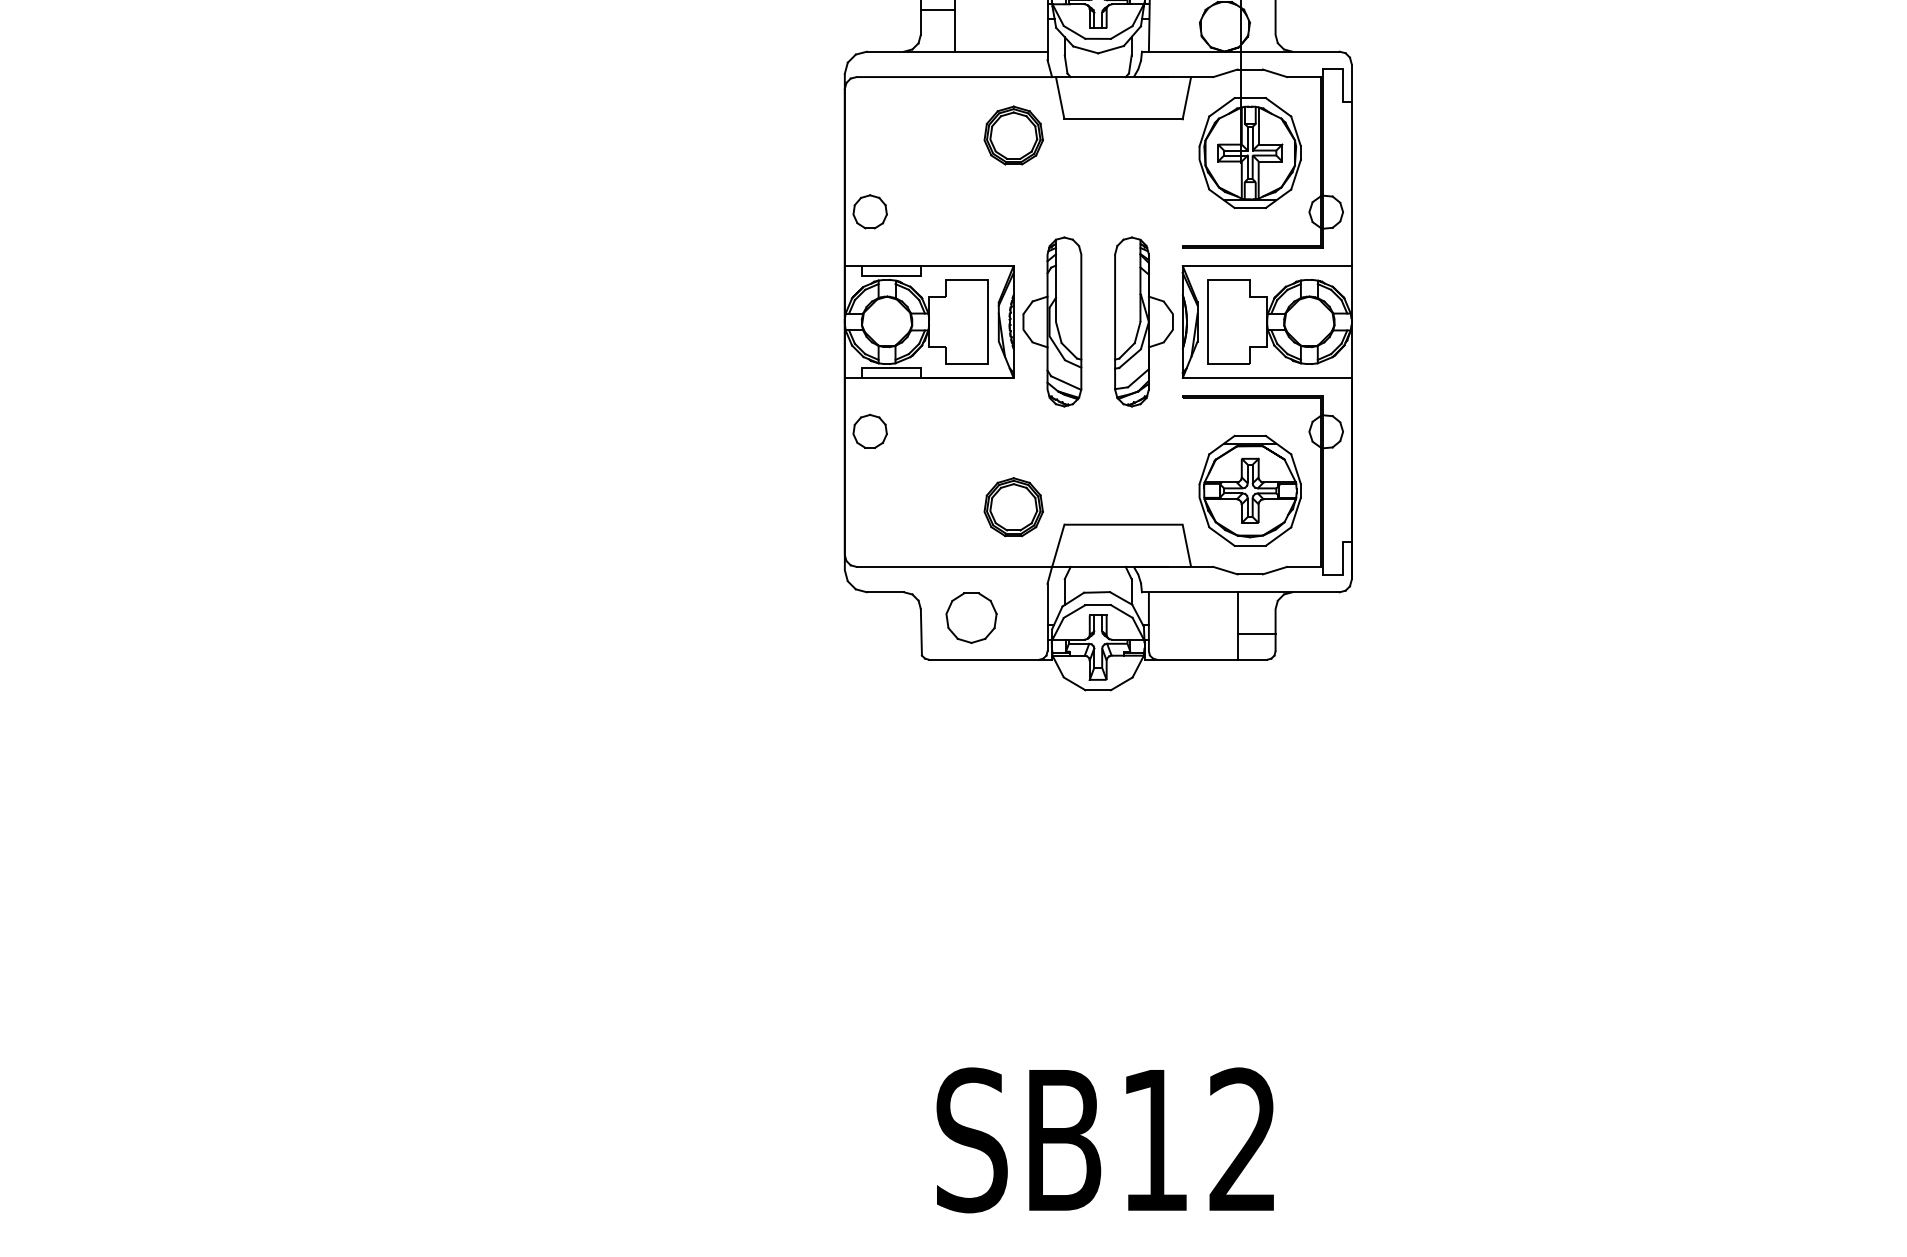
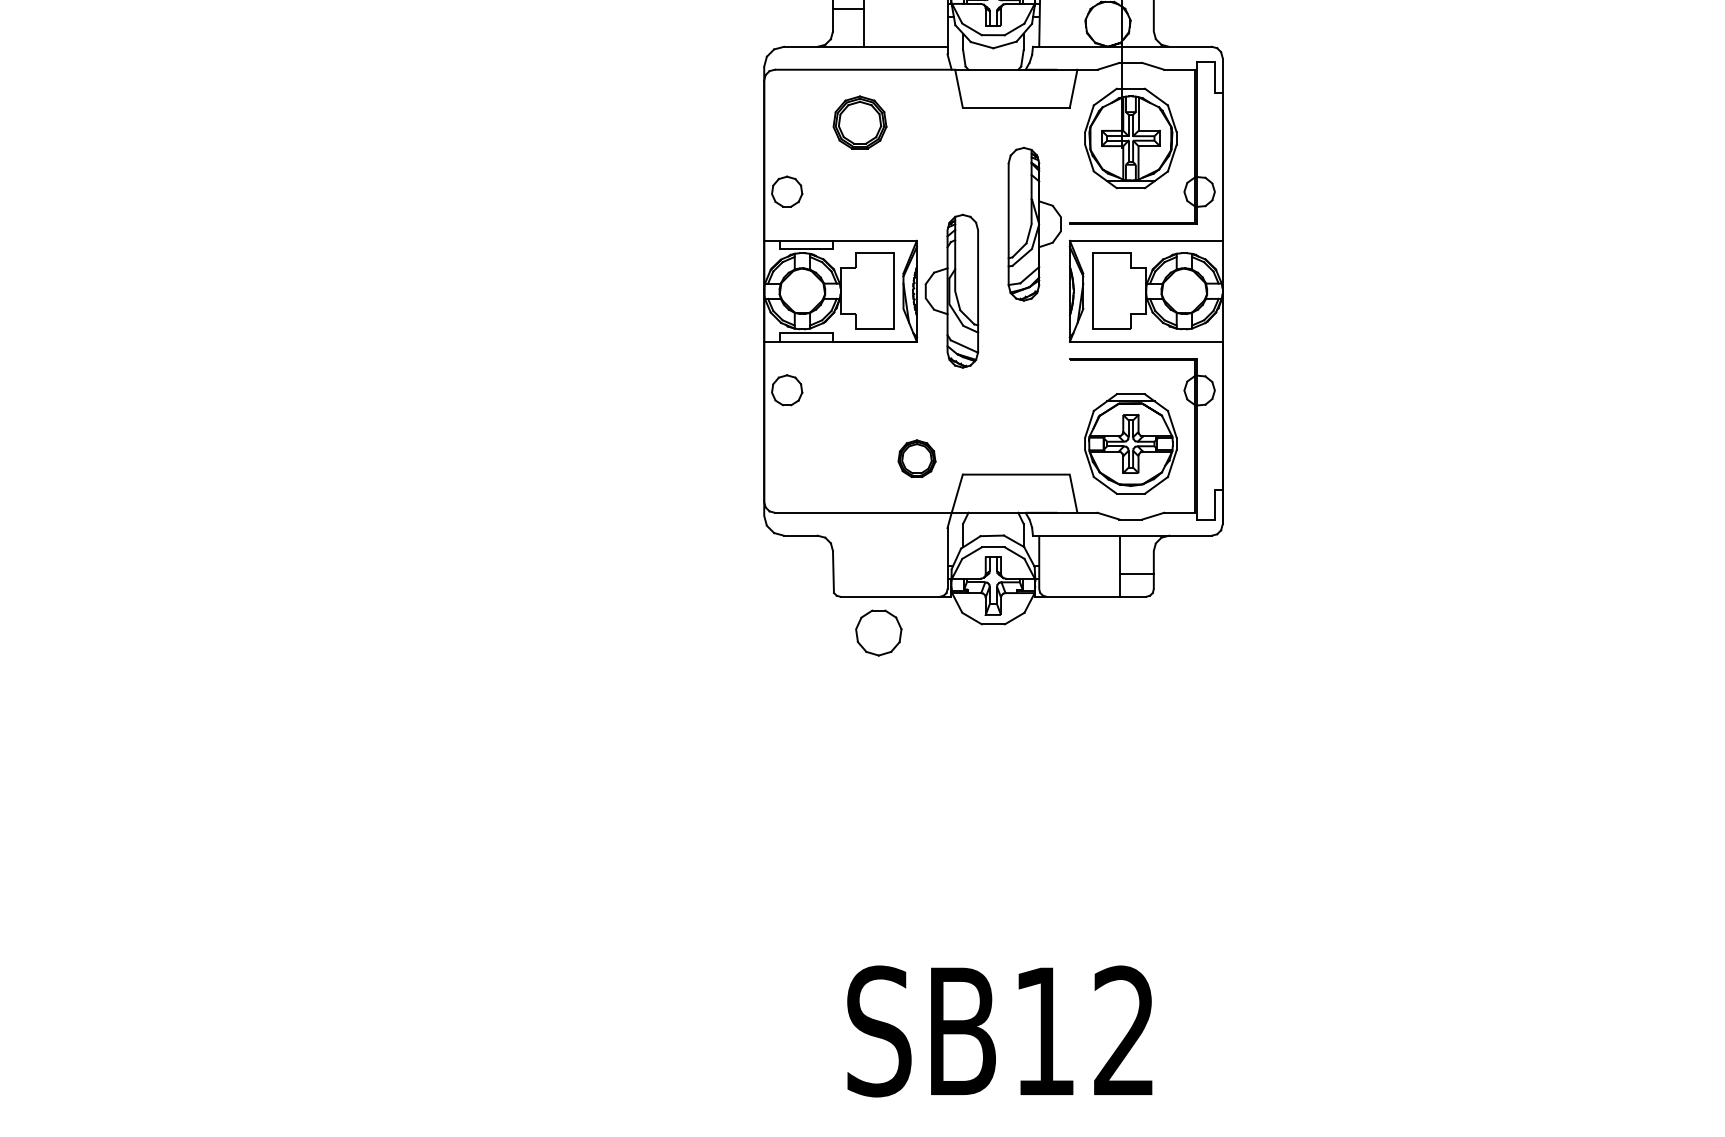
part: (1013, 135) -> (859, 122), moved
part: (1143, 321) -> (1034, 223), moved
part: (1013, 506) -> (916, 458), size x0.7
part: (971, 617) -> (878, 632), moved

